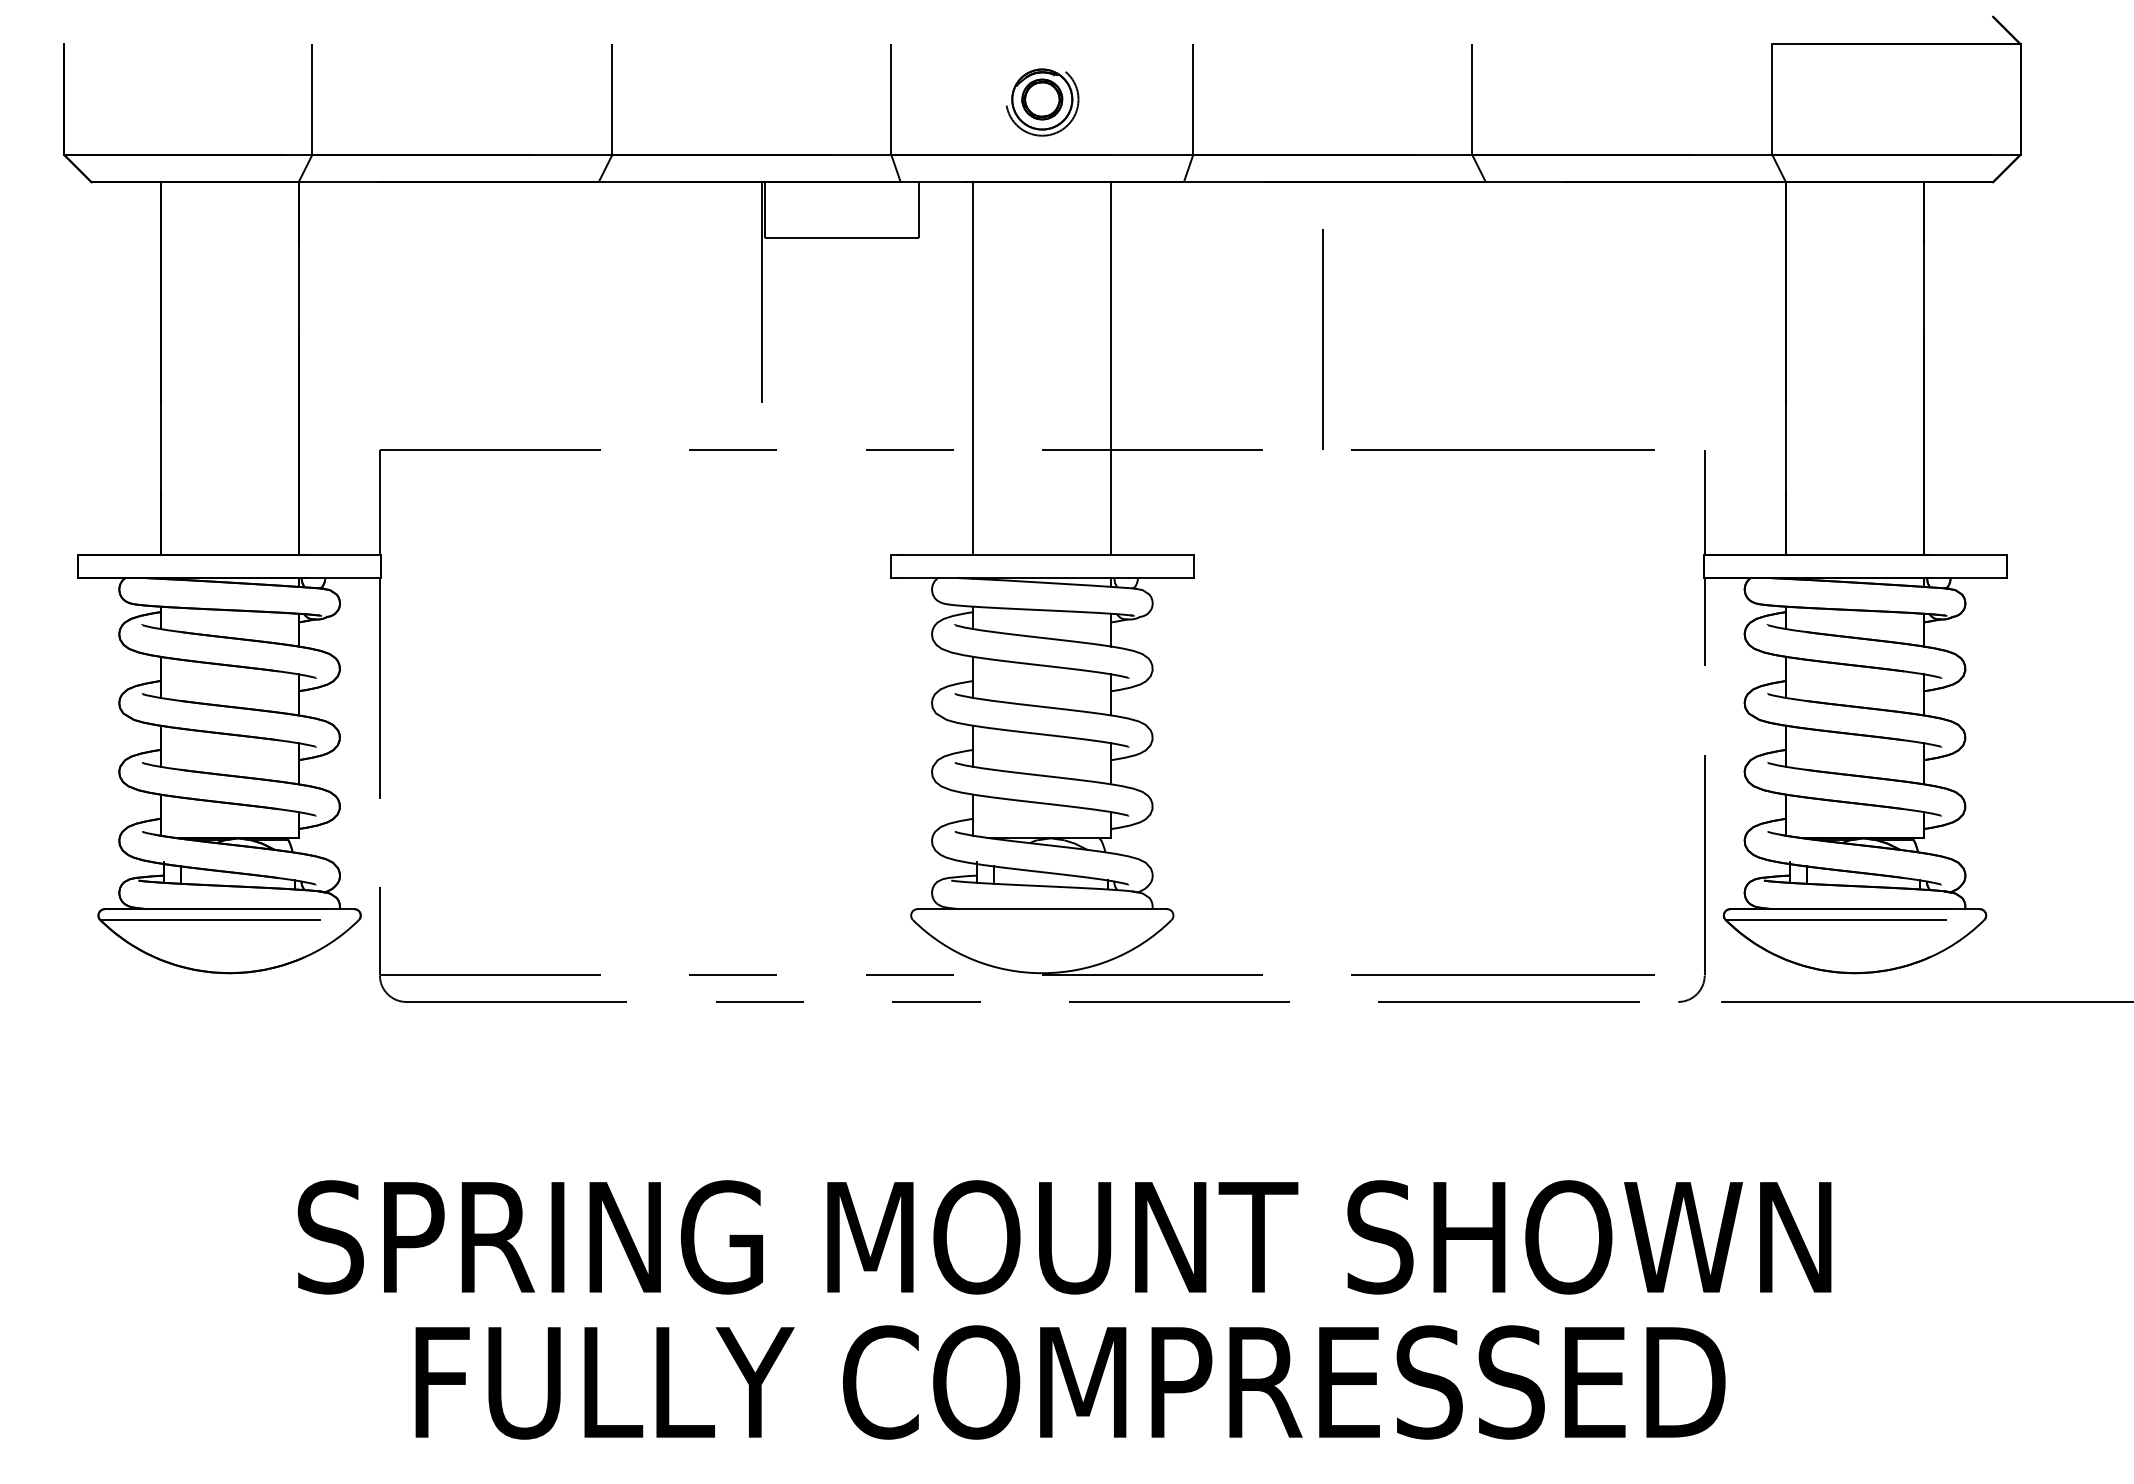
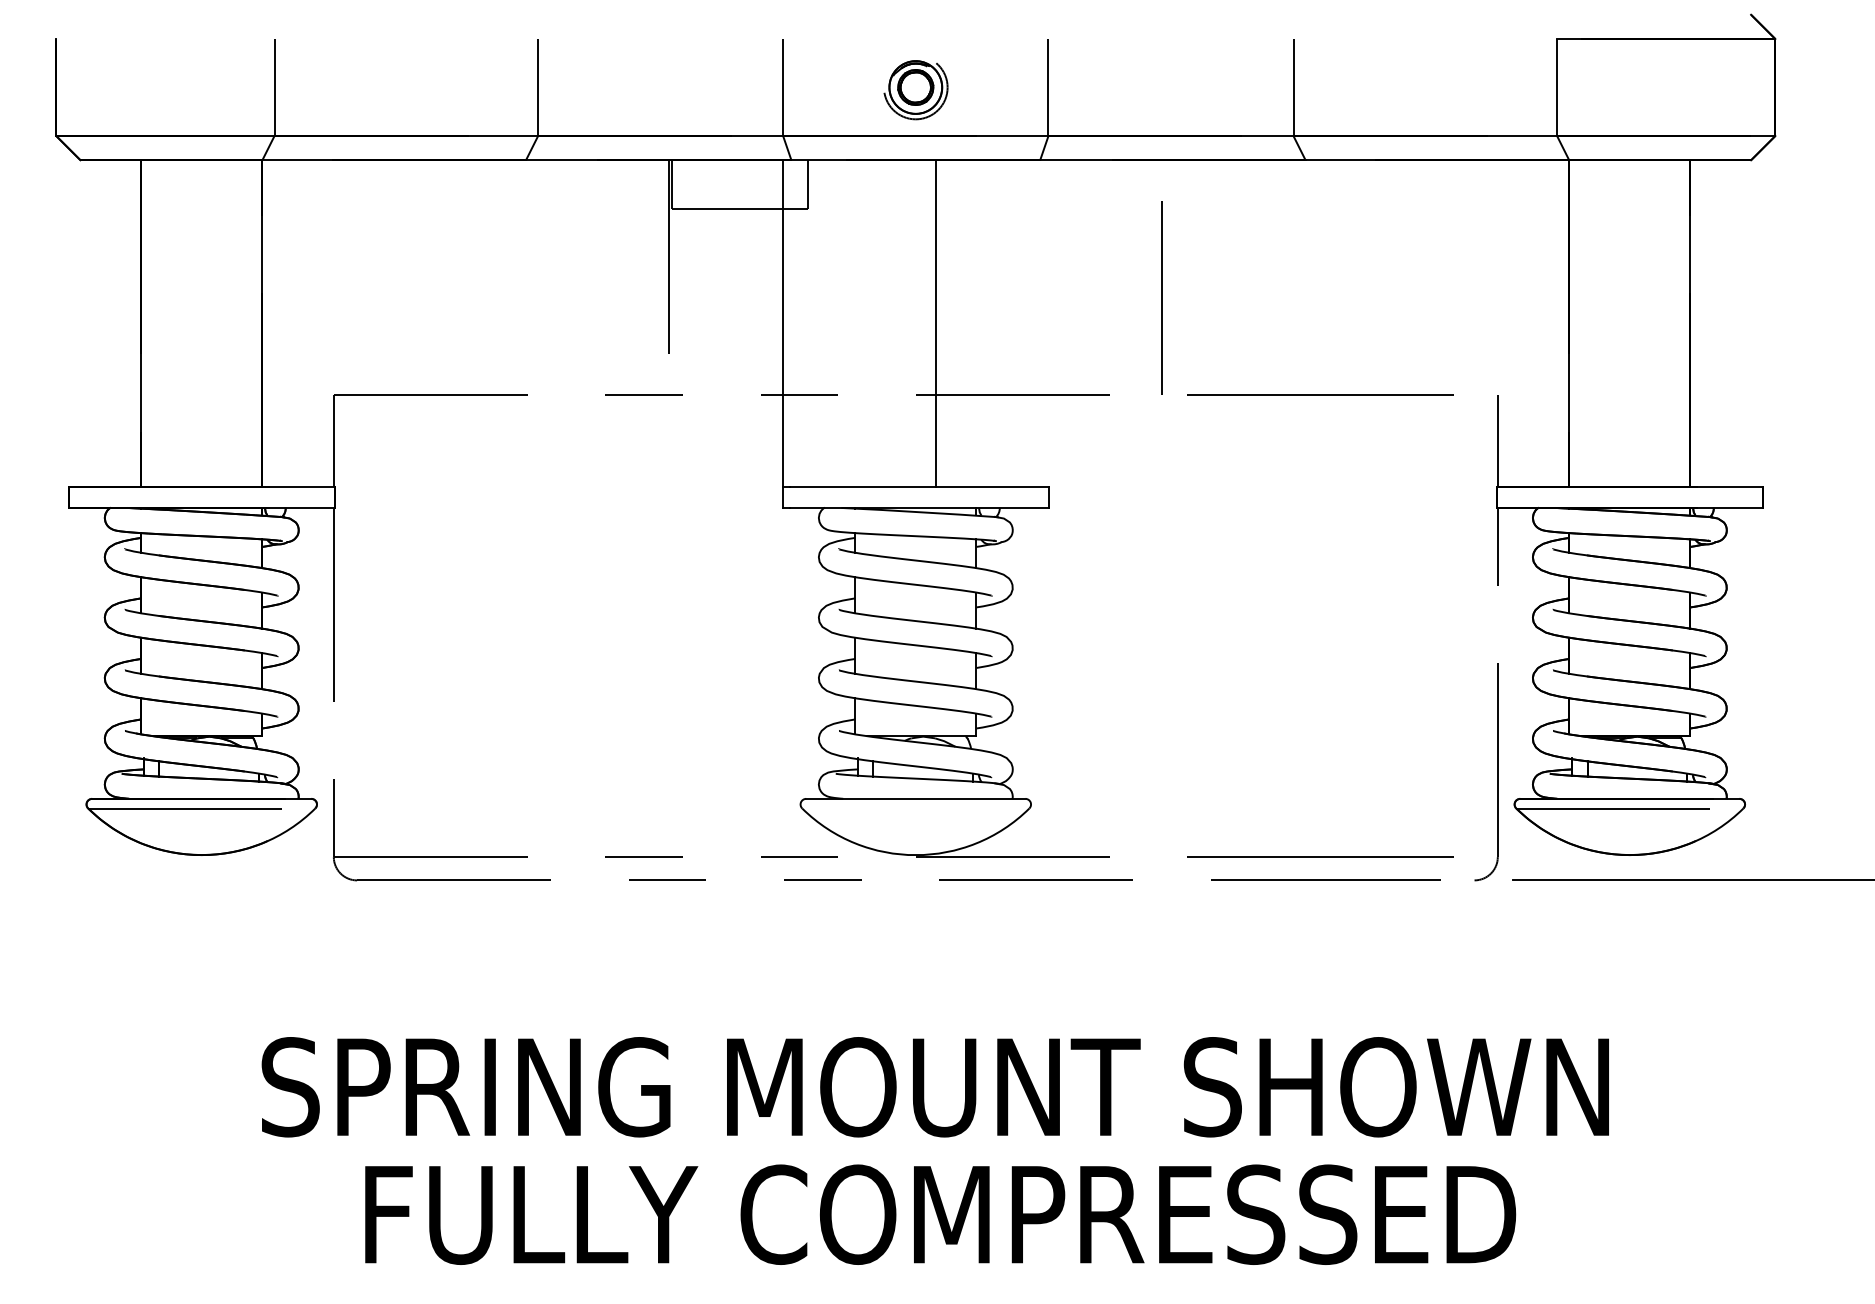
line: (973, 368) -> (783, 323), moved
line: (1111, 368) -> (936, 323), moved

